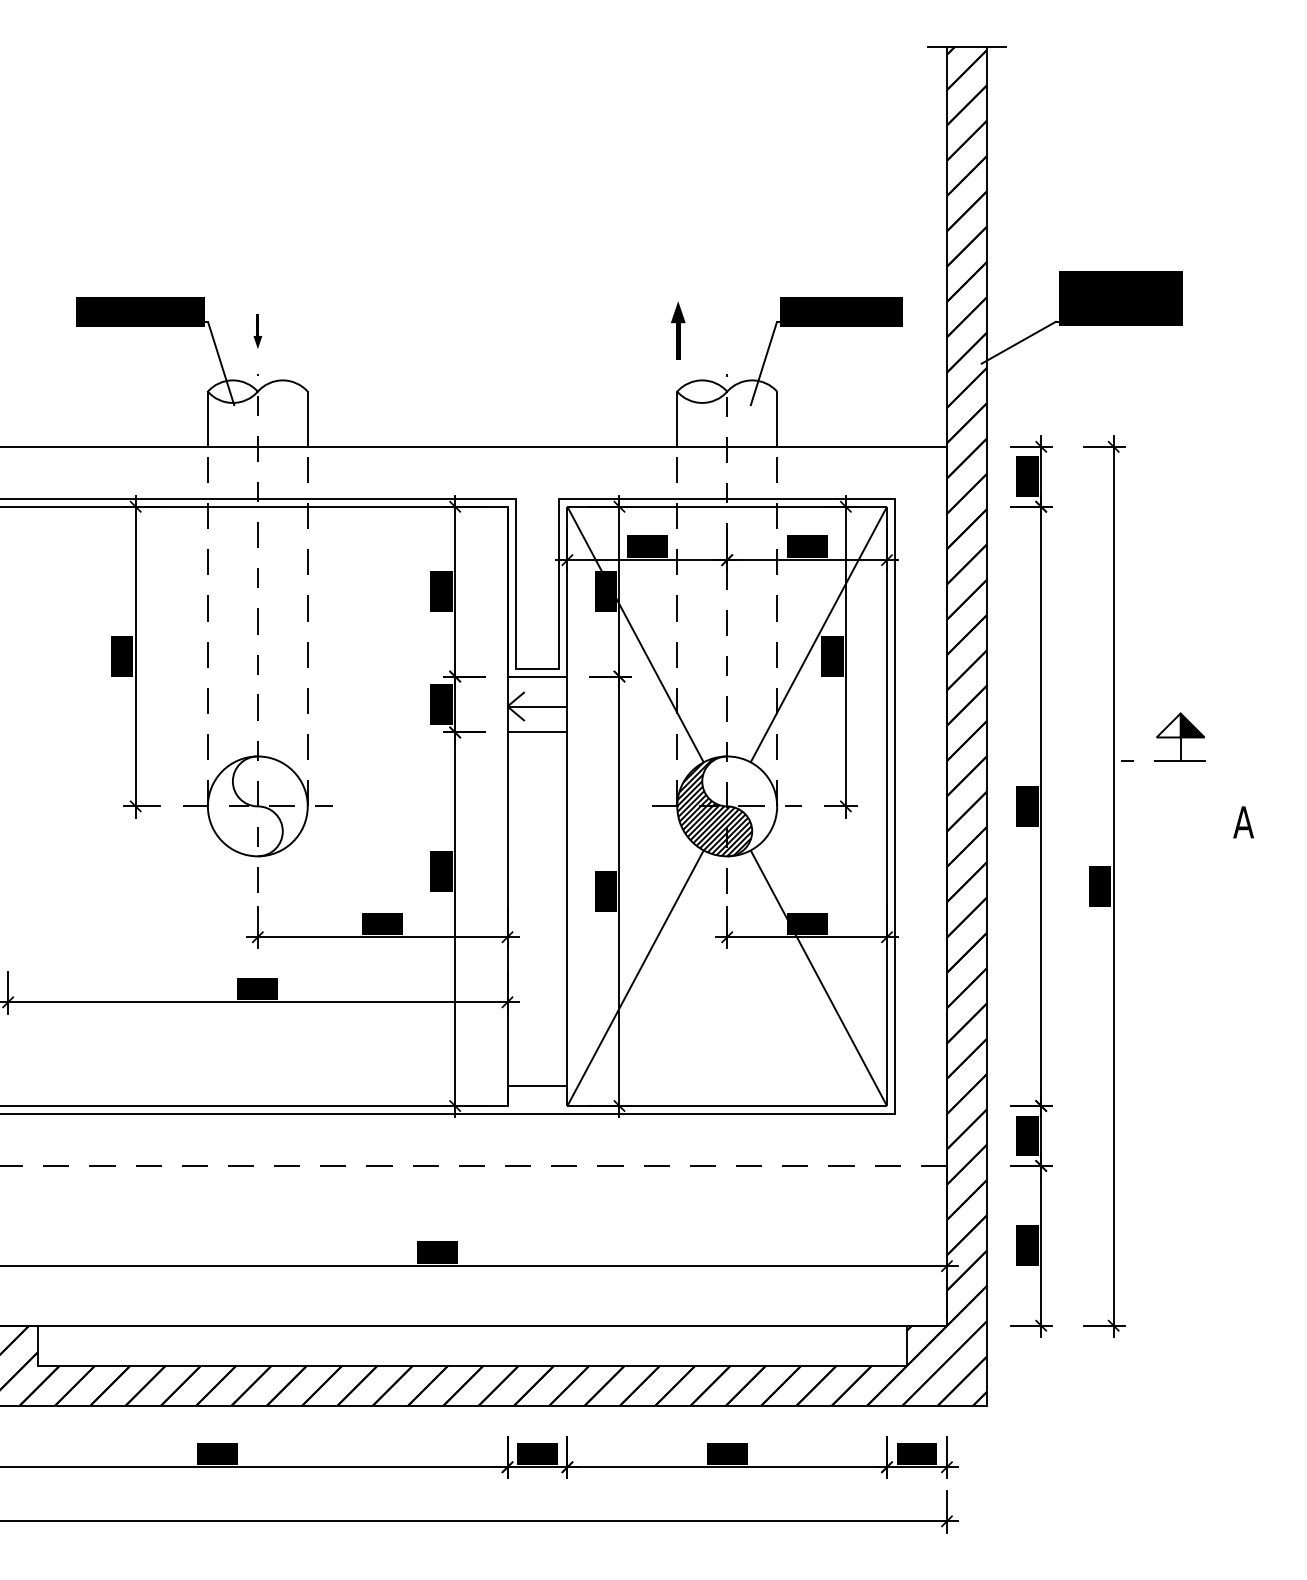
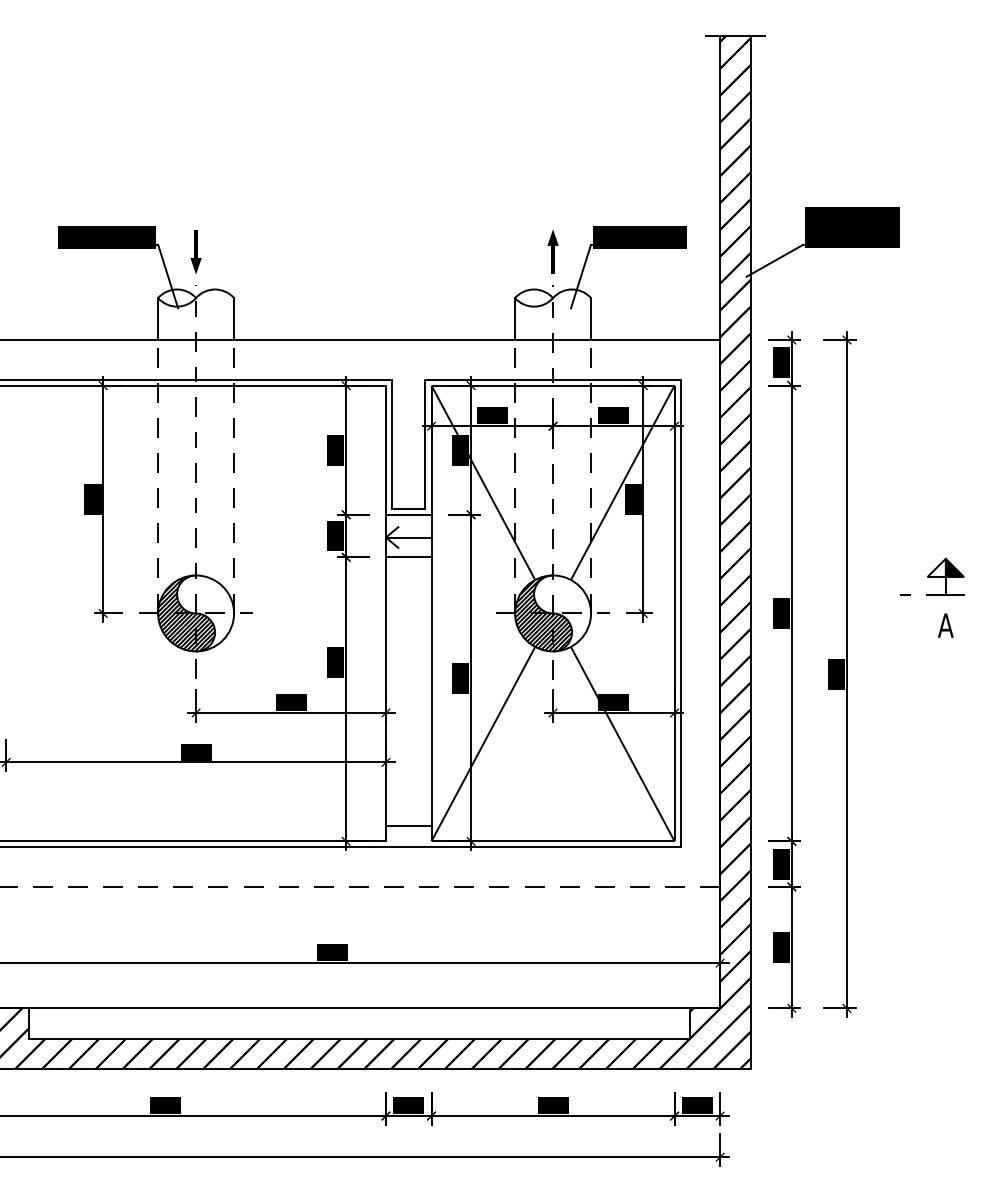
part: (678, 330) -> (553, 251), moved
part: (257, 331) -> (195, 252), size x1.67
part: (1163, 736) -> (932, 576), moved
hatch: (244, 806) -> (185, 613), added

